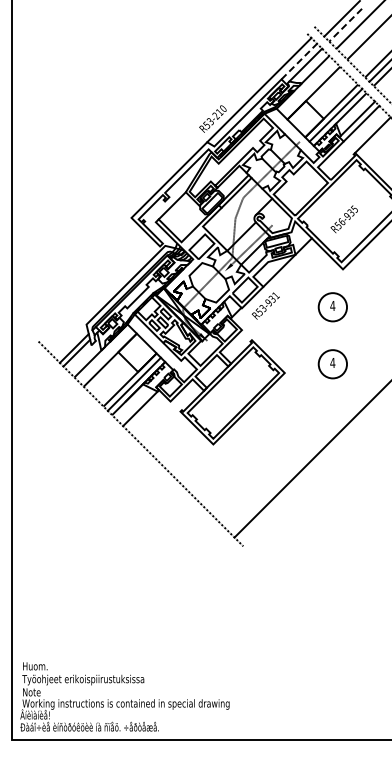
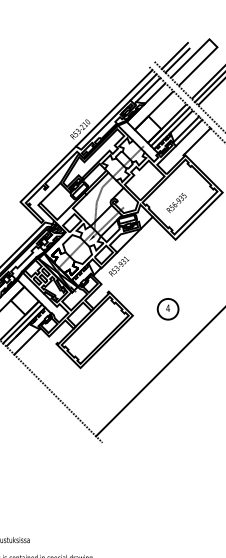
line: (345, 25) -> (177, 60), dashed -> solid
line: (299, 61) -> (143, 87), dashed -> solid
part: (332, 307) -> (167, 267), removed

